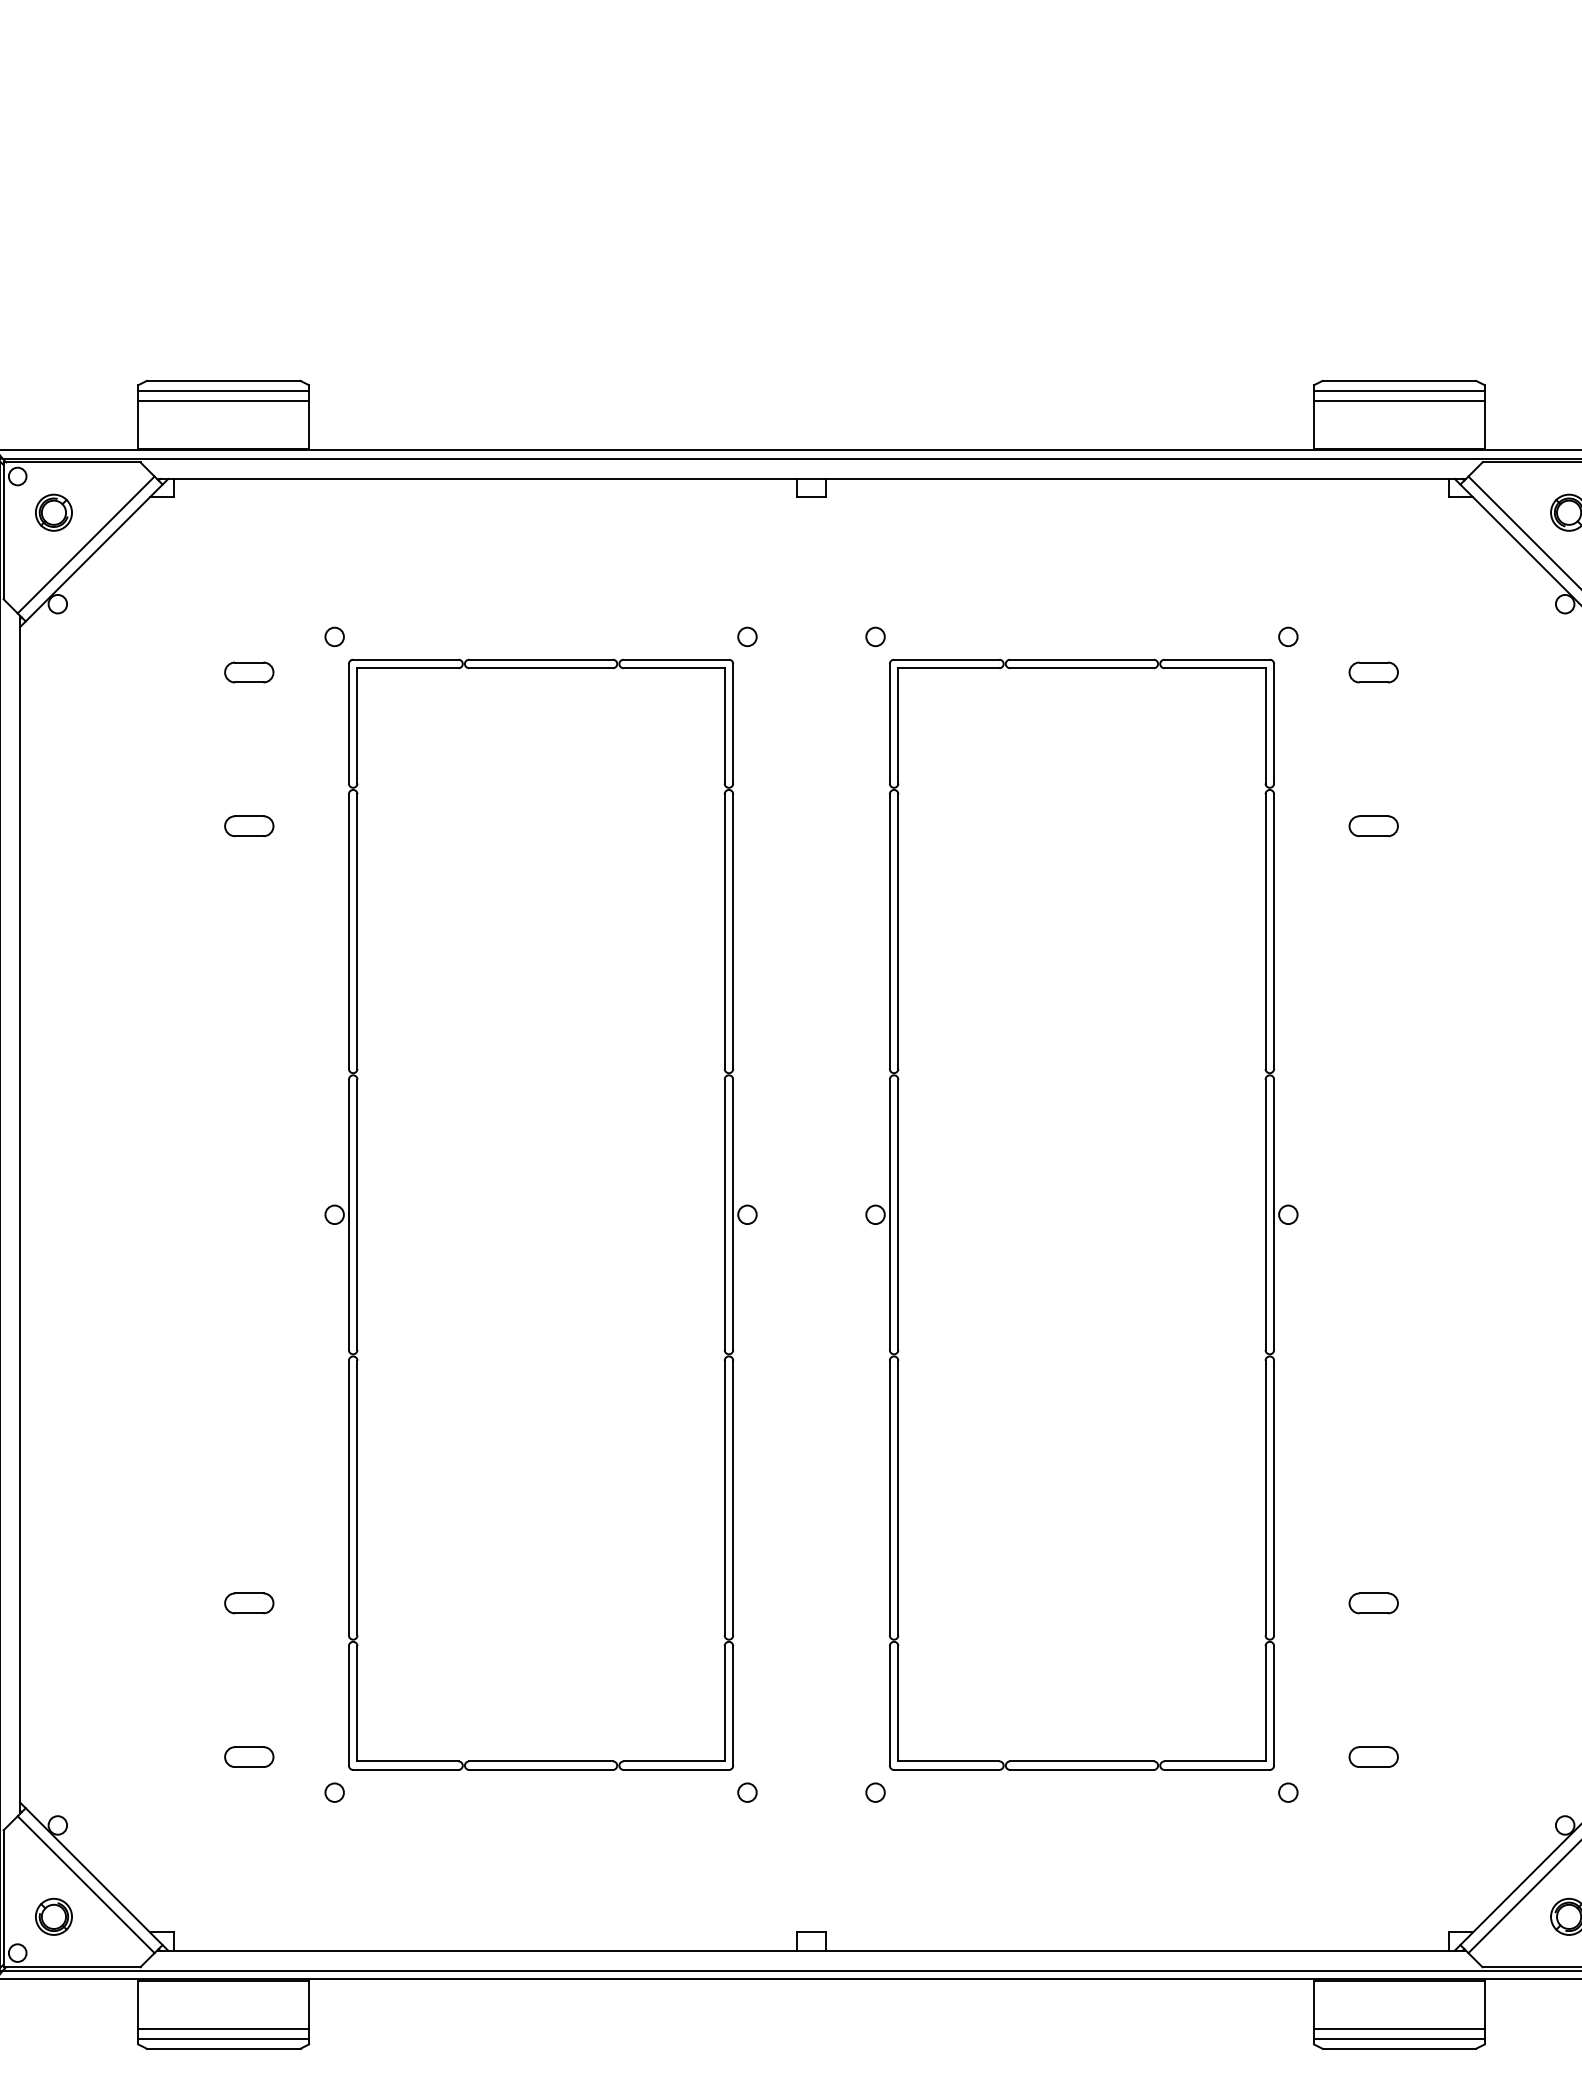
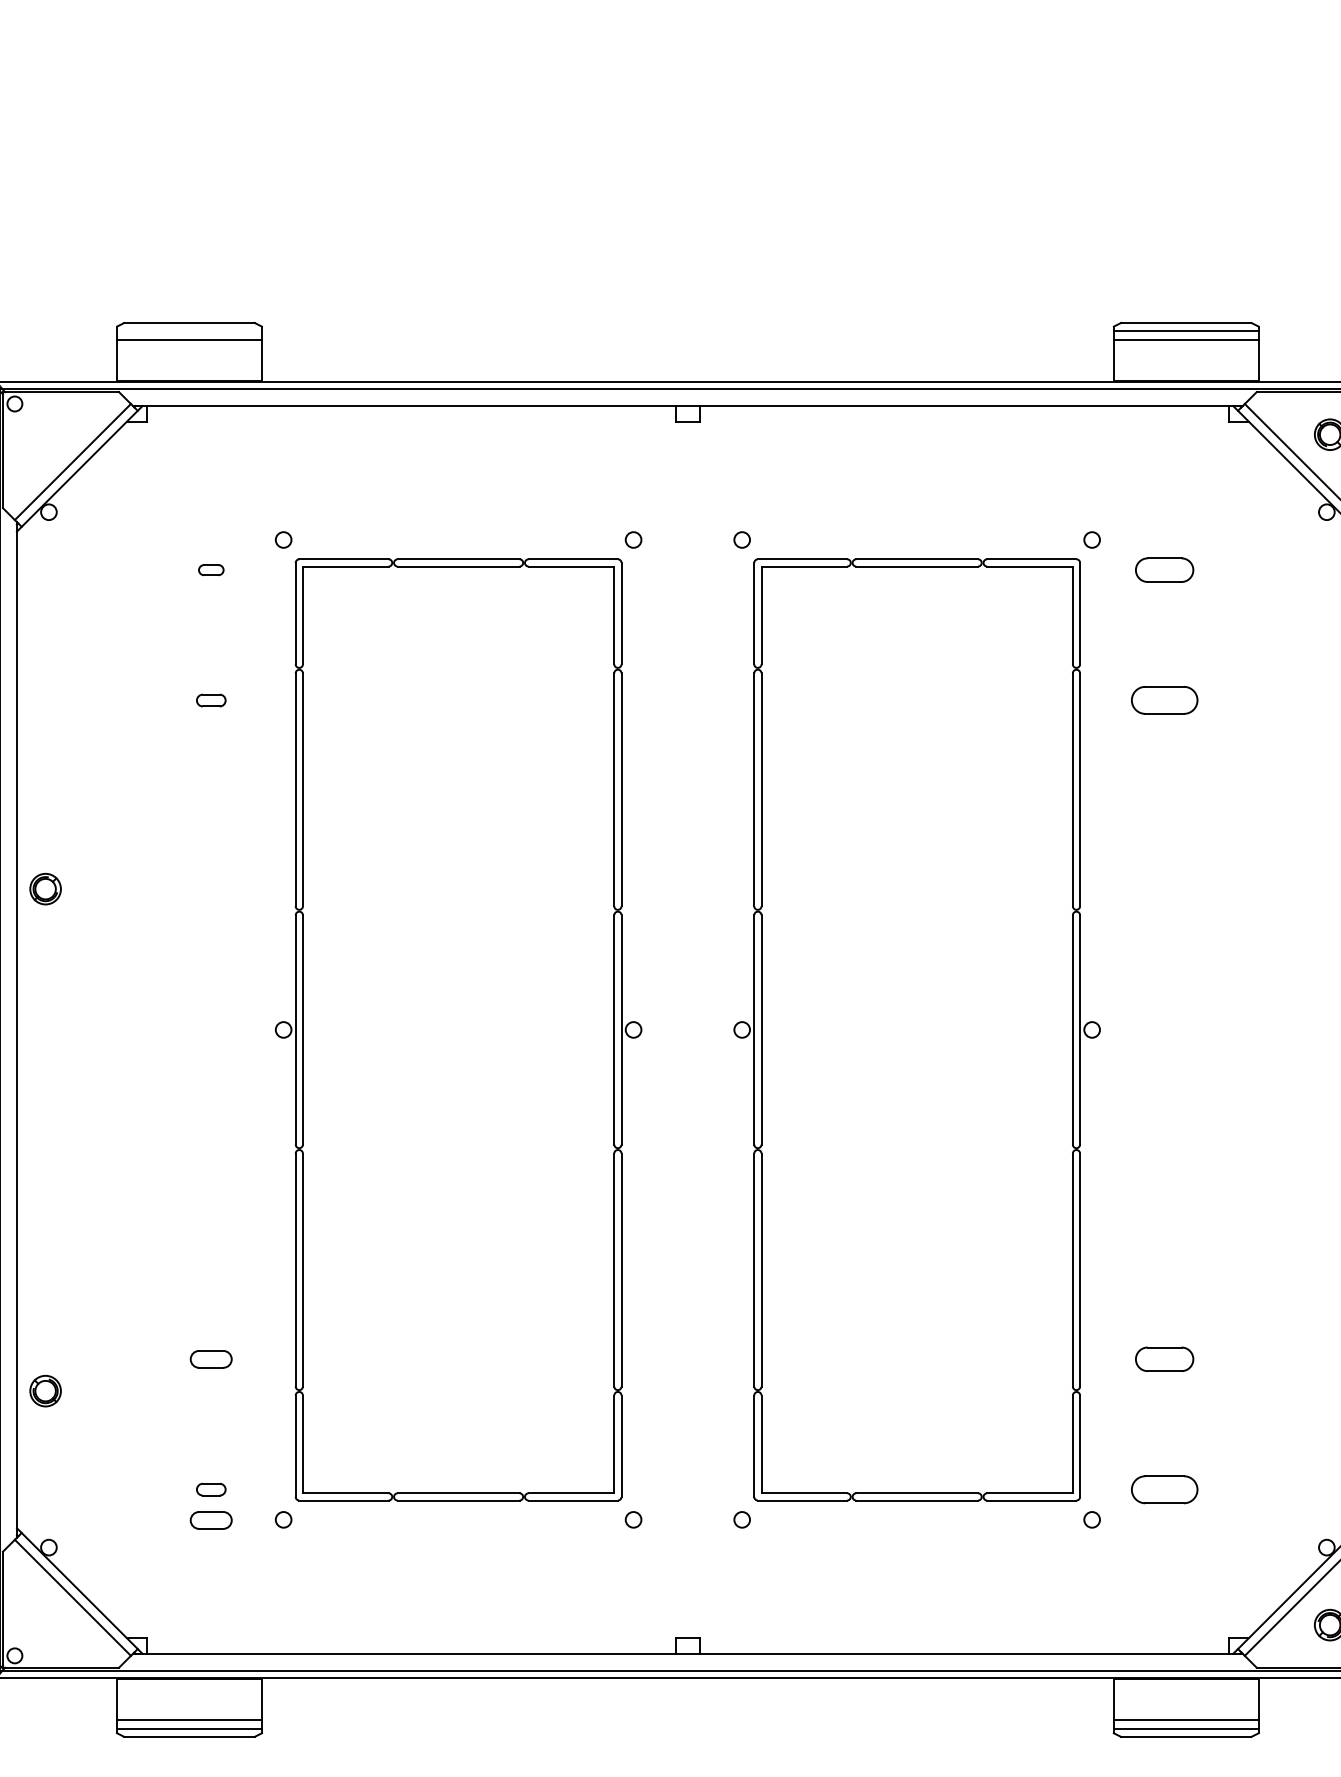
line: (223, 390) -> (189, 331), removed
part: (53, 512) -> (45, 888), moved
part: (249, 672) -> (211, 570), size x0.6
part: (1373, 672) -> (1164, 570), size x1.4
part: (249, 826) -> (211, 700), size x0.7
part: (1373, 826) -> (1164, 700), size x1.6
part: (1373, 1603) -> (1164, 1359), size x1.4
part: (249, 1756) -> (211, 1489), size x0.7
part: (1373, 1756) -> (1164, 1489), size x1.6
part: (249, 1793) -> (211, 1520), added
part: (53, 1916) -> (45, 1390), moved

